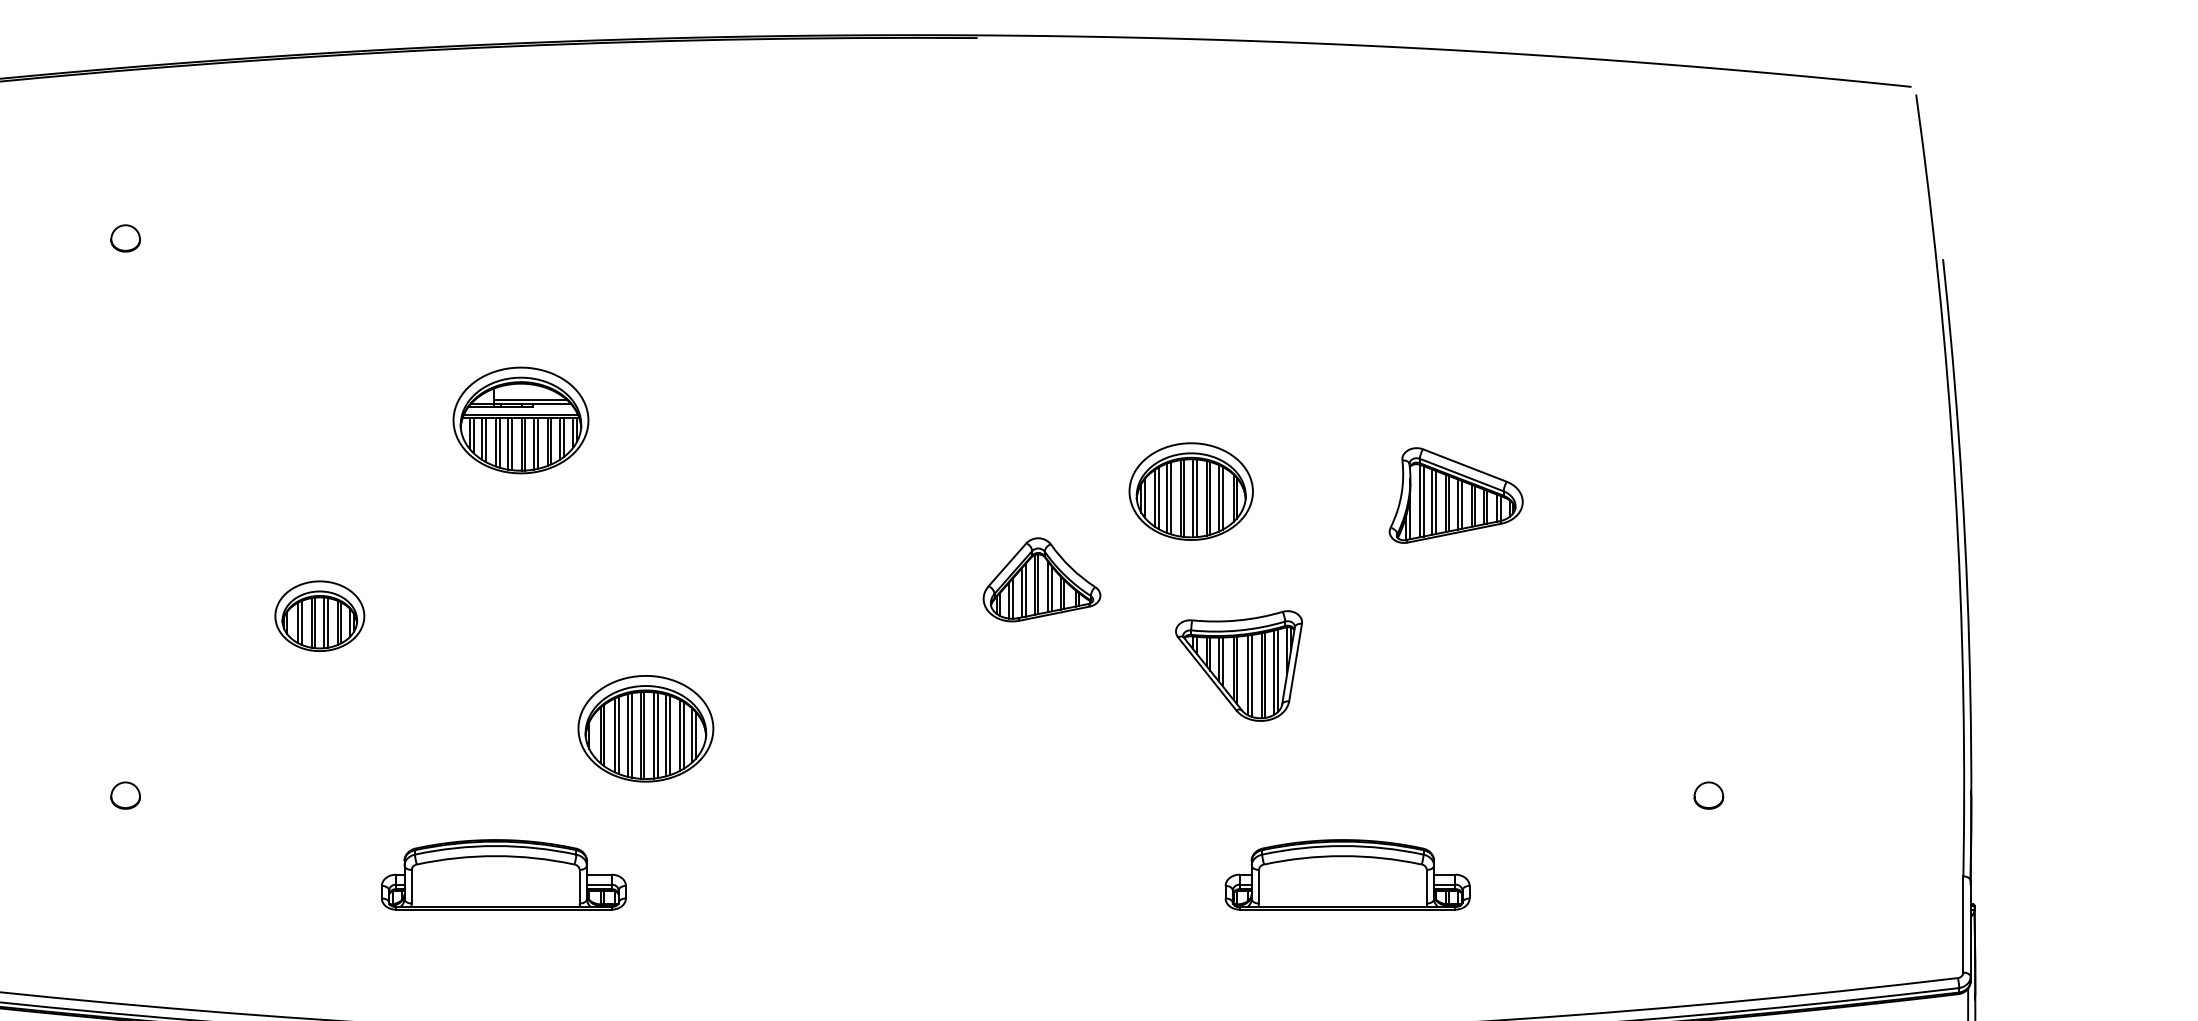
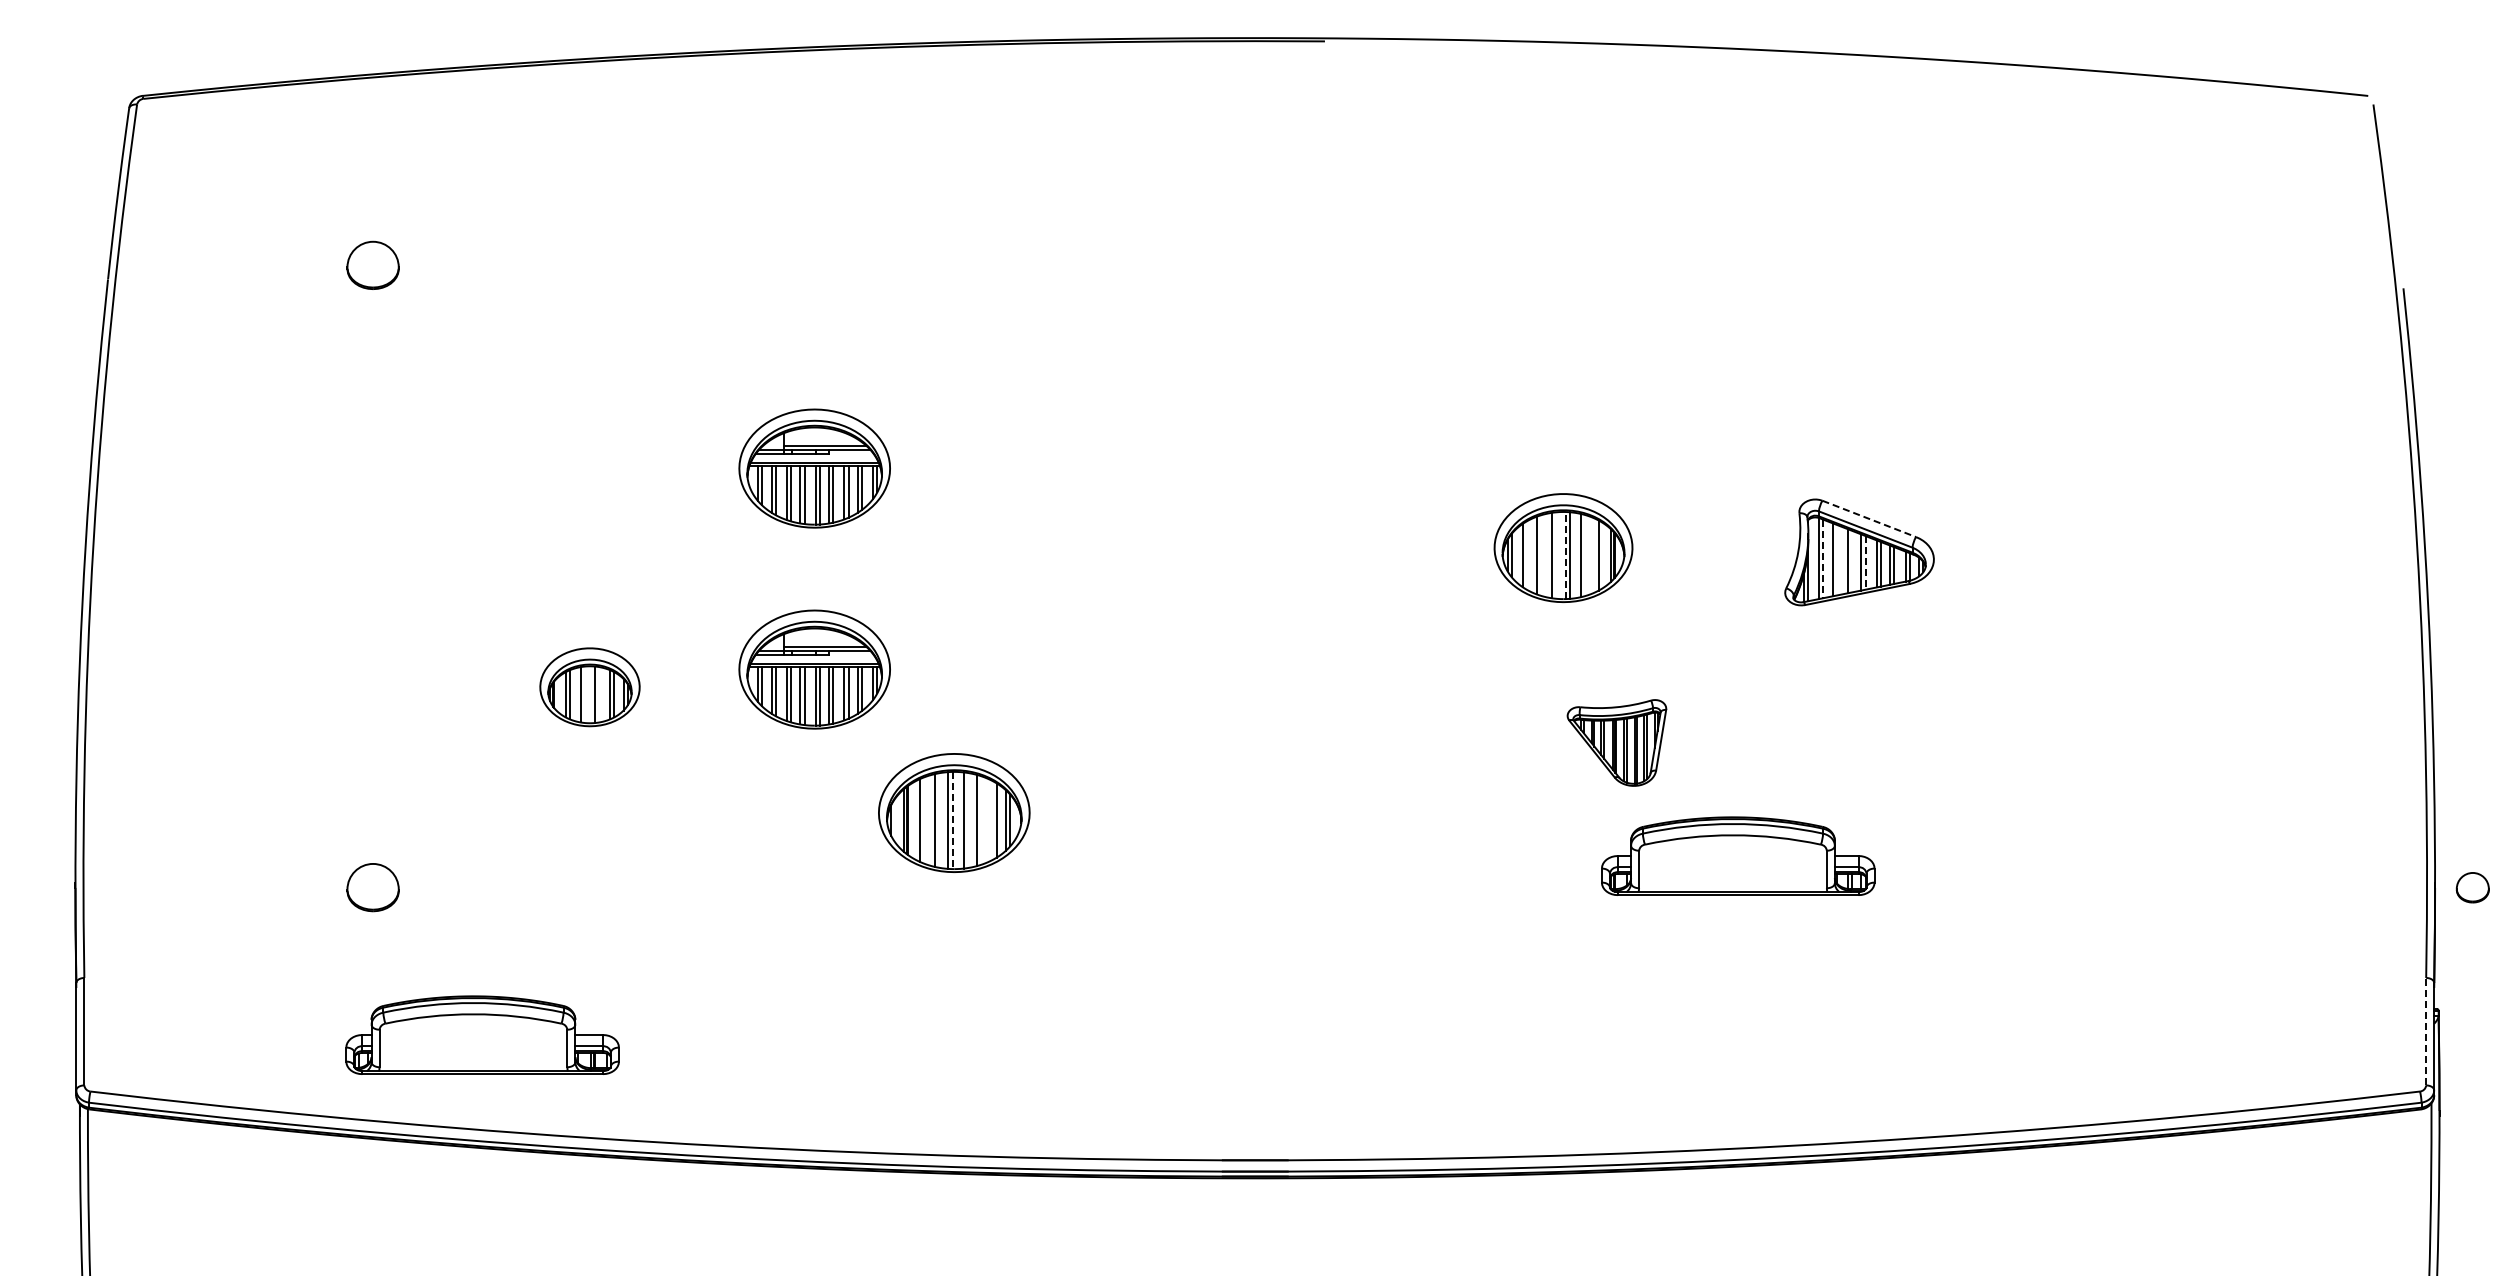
part: (125, 237) -> (372, 264), size x1.6
line: (1465, 466) -> (1869, 519), solid -> dashed
line: (1158, 498) -> (1527, 555), removed
line: (1170, 498) -> (1540, 555), removed
line: (1184, 498) -> (1555, 555), removed
line: (1193, 498) -> (1565, 555), solid -> dashed
line: (1210, 498) -> (1584, 555), removed
line: (1218, 498) -> (1594, 555), removed
line: (1423, 501) -> (1823, 559), solid -> dashed
line: (1435, 501) -> (1836, 559), removed
line: (1449, 503) -> (1851, 561), removed
line: (1461, 504) -> (1865, 562), solid -> dashed
part: (1041, 579) -> (1396, 646), removed
part: (520, 600) -> (814, 669), added
line: (315, 622) -> (585, 694), removed
line: (327, 622) -> (598, 694), removed
part: (1238, 665) -> (1616, 742), size x0.7
line: (618, 735) -> (923, 820), removed
line: (631, 735) -> (938, 820), removed
line: (644, 735) -> (952, 820), solid -> dashed
line: (657, 735) -> (967, 820), removed
line: (670, 735) -> (981, 820), removed
line: (680, 735) -> (992, 820), removed
part: (125, 795) -> (372, 887), size x1.6
part: (1708, 795) -> (2472, 887), moved
part: (503, 874) -> (482, 1034), moved
part: (1347, 874) -> (1738, 855), moved
line: (1963, 924) -> (2426, 1031), solid -> dashed

